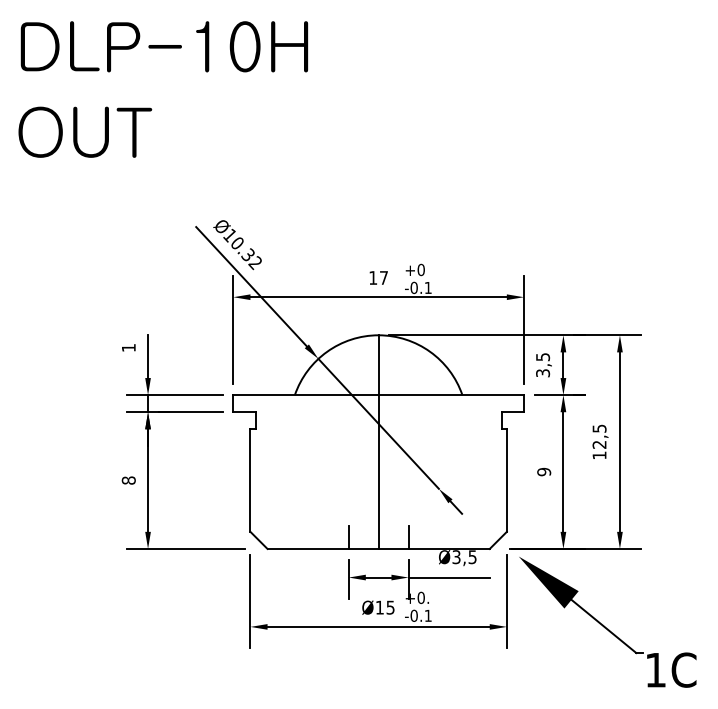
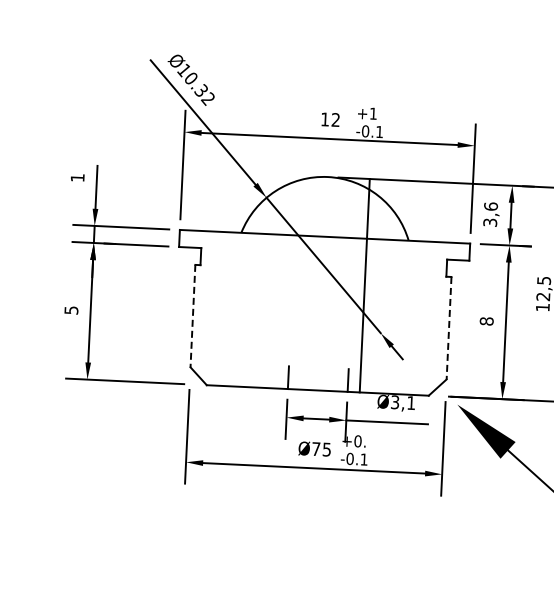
text: (420, 269) -> (372, 113), +0 -> +1
text: (383, 277) -> (335, 119), 17 -> 12
text: (543, 356) -> (491, 205), 3,5 -> 3,6
line: (378, 441) -> (364, 285), moved
text: (544, 471) -> (487, 320), 9 -> 8
text: (128, 480) -> (71, 310), 8 -> 5
line: (250, 481) -> (192, 317), solid -> dashed
line: (506, 481) -> (448, 329), solid -> dashed
text: (472, 557) -> (411, 403), Ø3,5 -> Ø3,1
text: (379, 607) -> (315, 448), Ø15 -> Ø75

